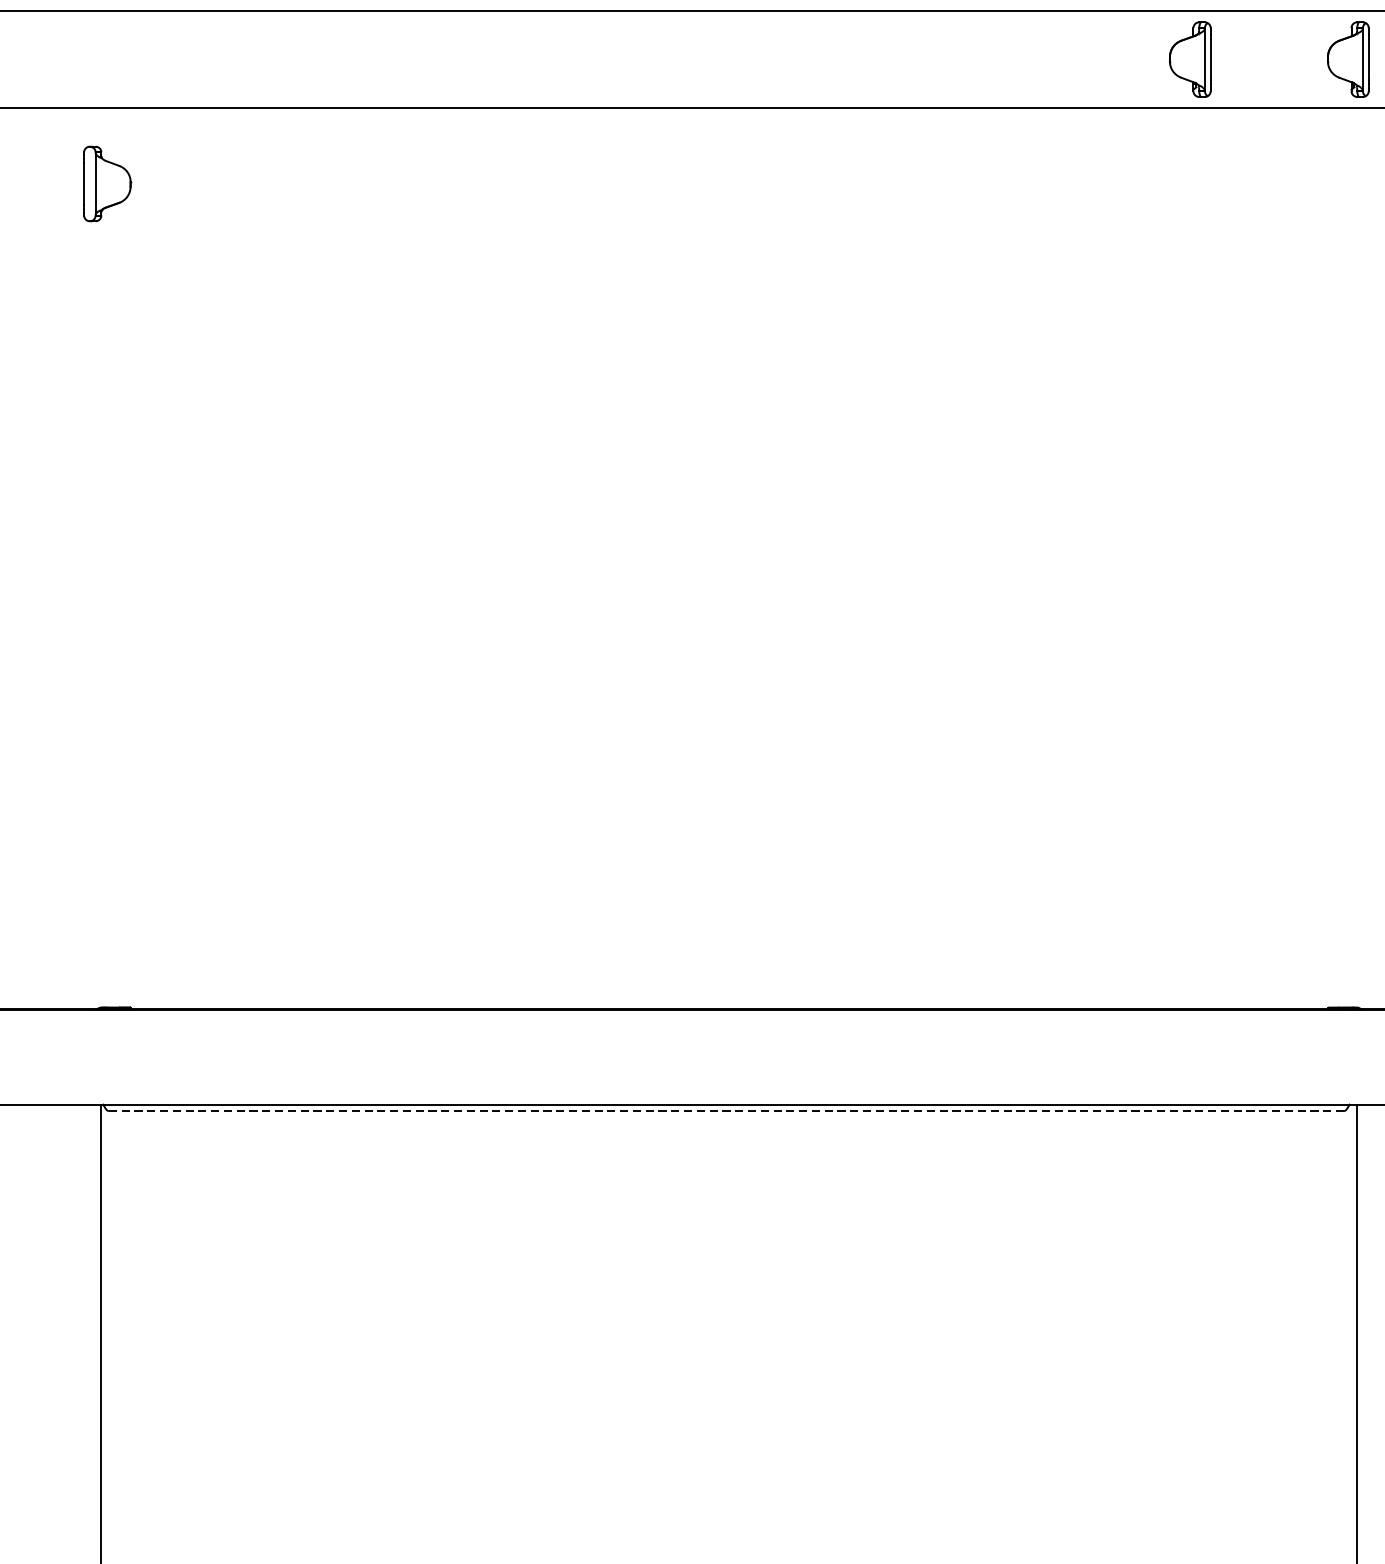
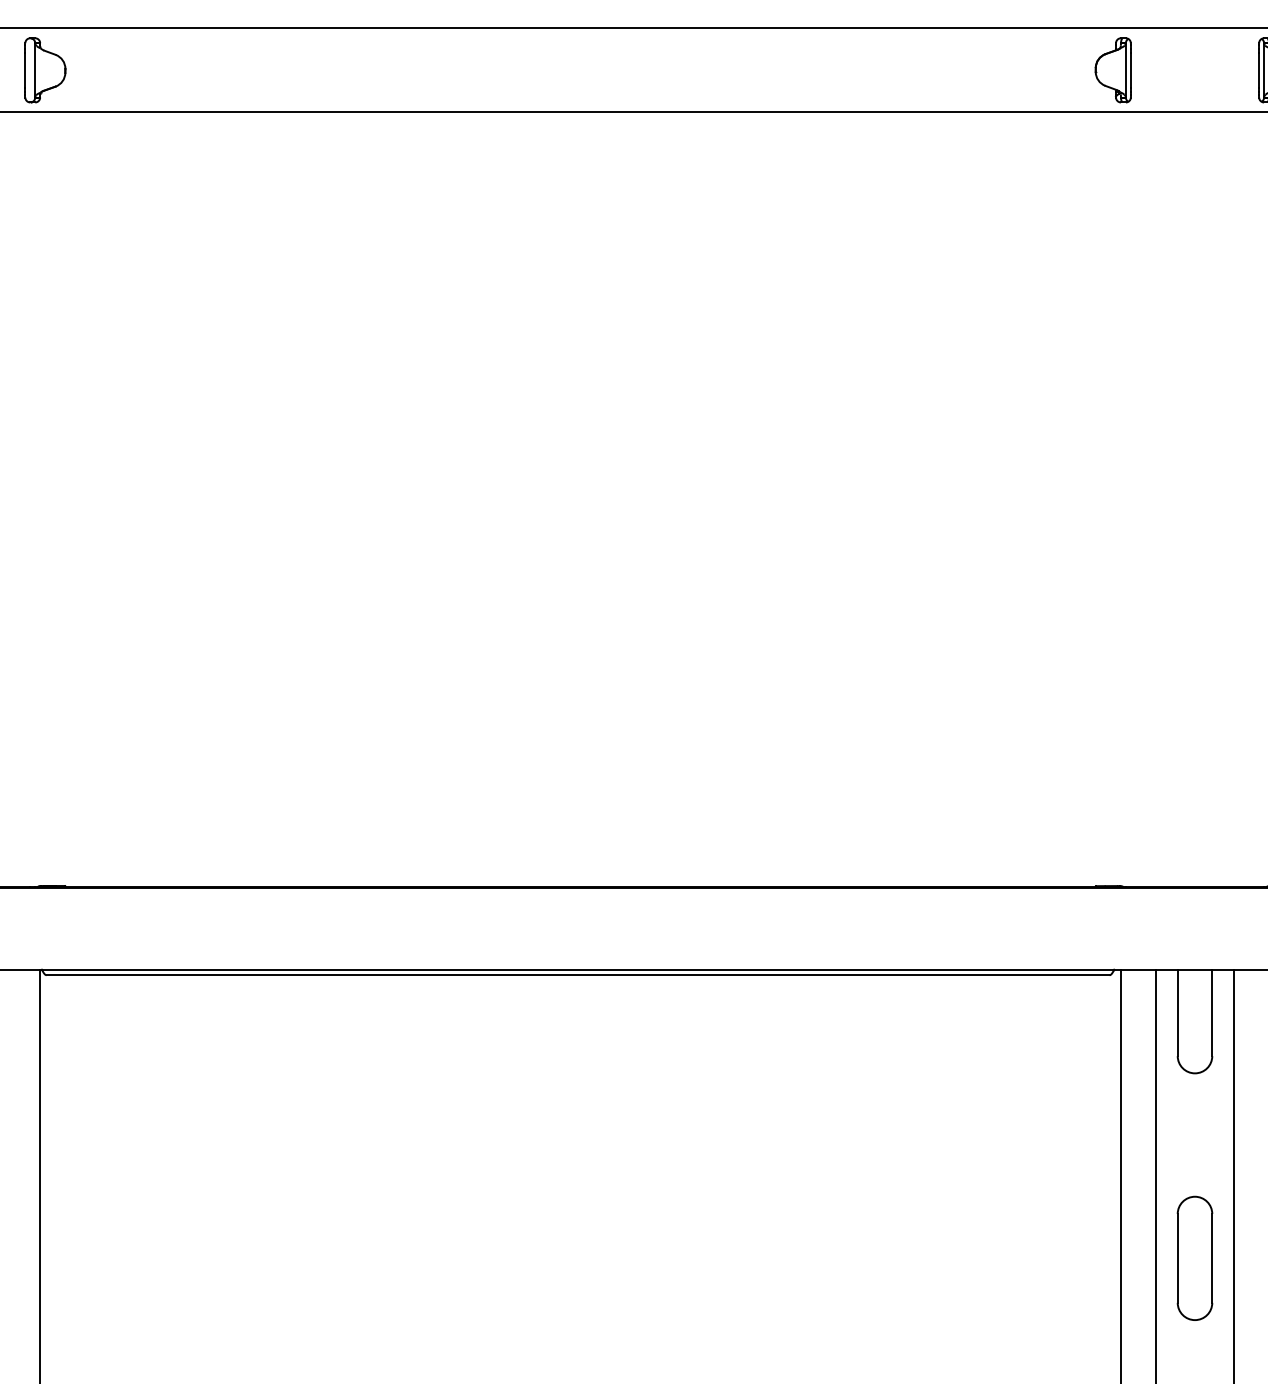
part: (1189, 59) -> (976, 70), removed
part: (107, 184) -> (45, 70), moved
line: (726, 1111) -> (578, 975), dashed -> solid

